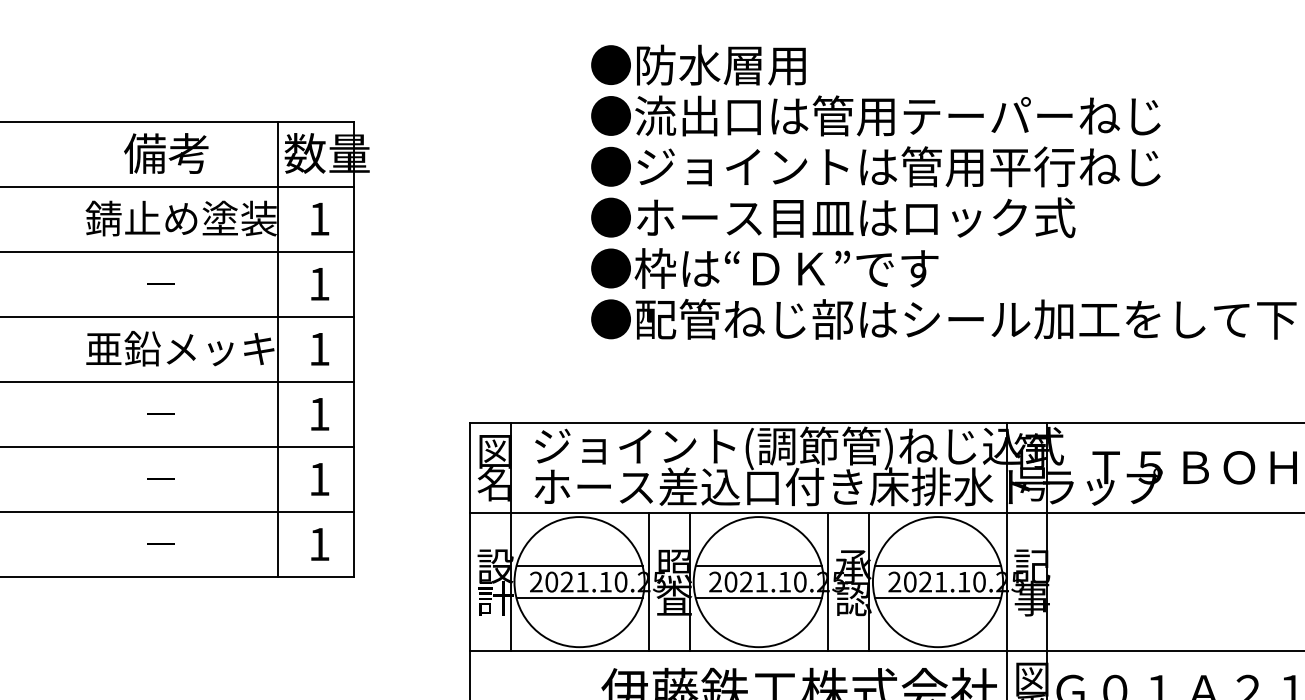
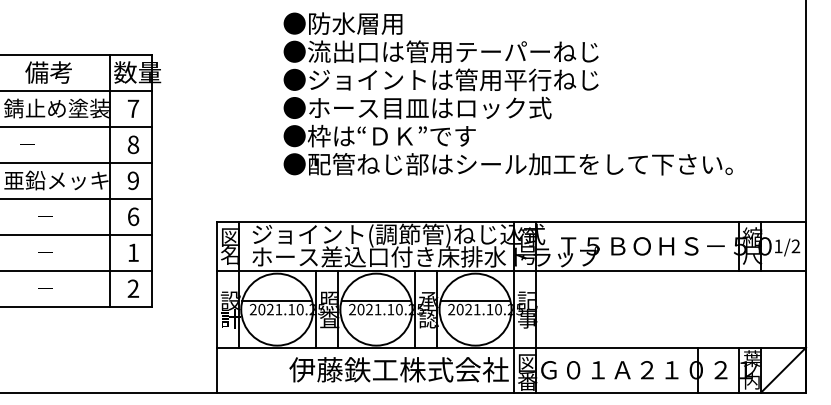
text: (319, 218) -> (133, 108), 1 -> 7
text: (160, 283) -> (27, 144), moved
text: (319, 283) -> (133, 144), 1 -> 8
text: (317, 348) -> (132, 180), 1 -> 9
text: (319, 413) -> (133, 216), 1 -> 6
text: (317, 543) -> (132, 288), 1 -> 2
line: (580, 598) -> (277, 318), removed
line: (758, 598) -> (376, 318), removed
line: (937, 598) -> (475, 318), removed

